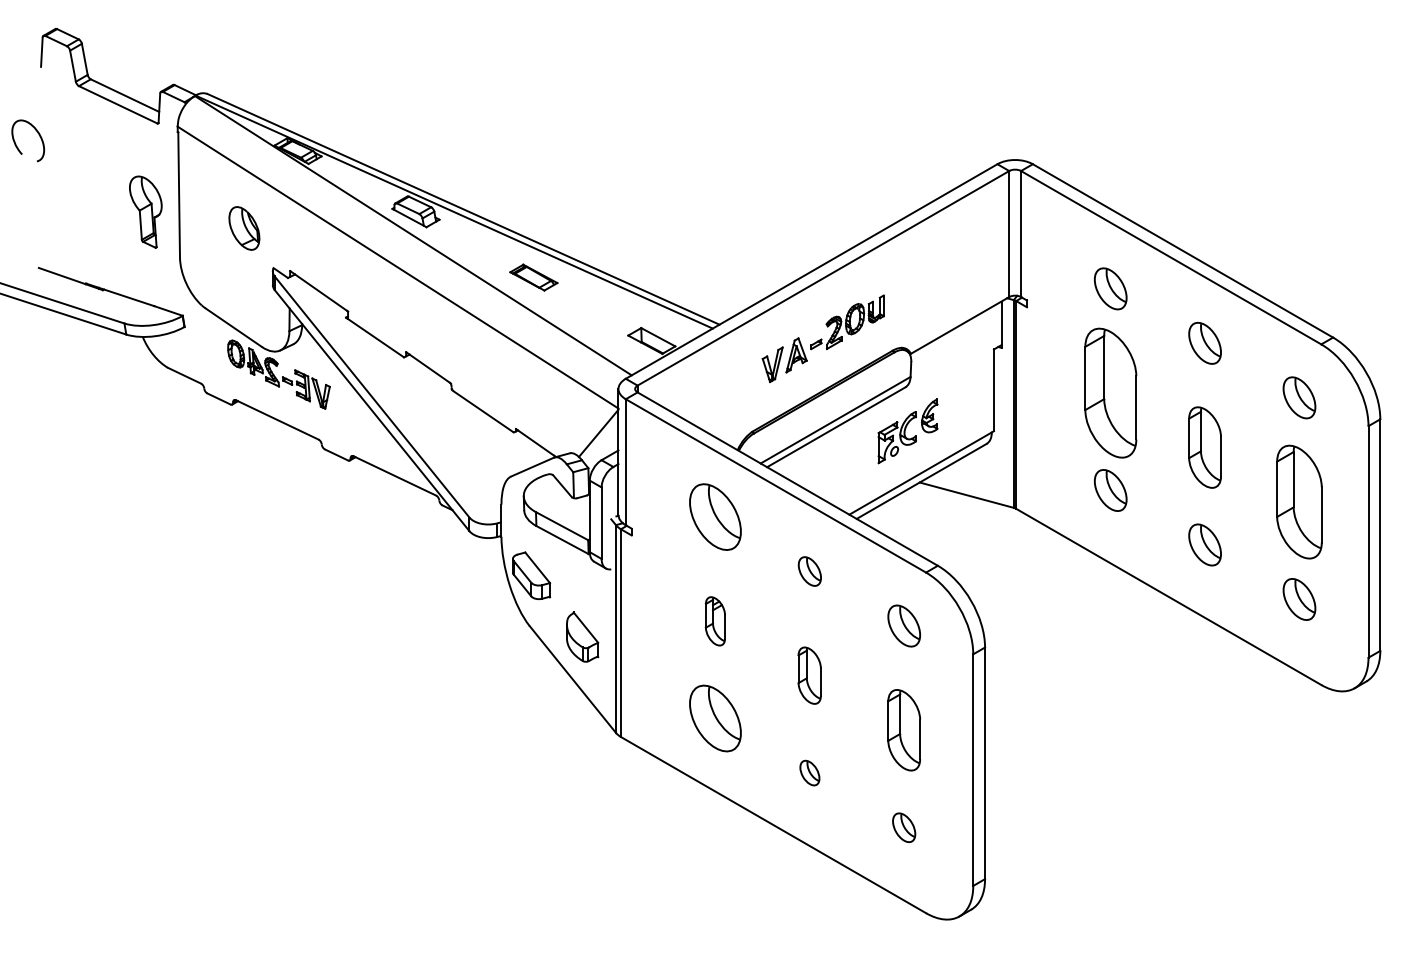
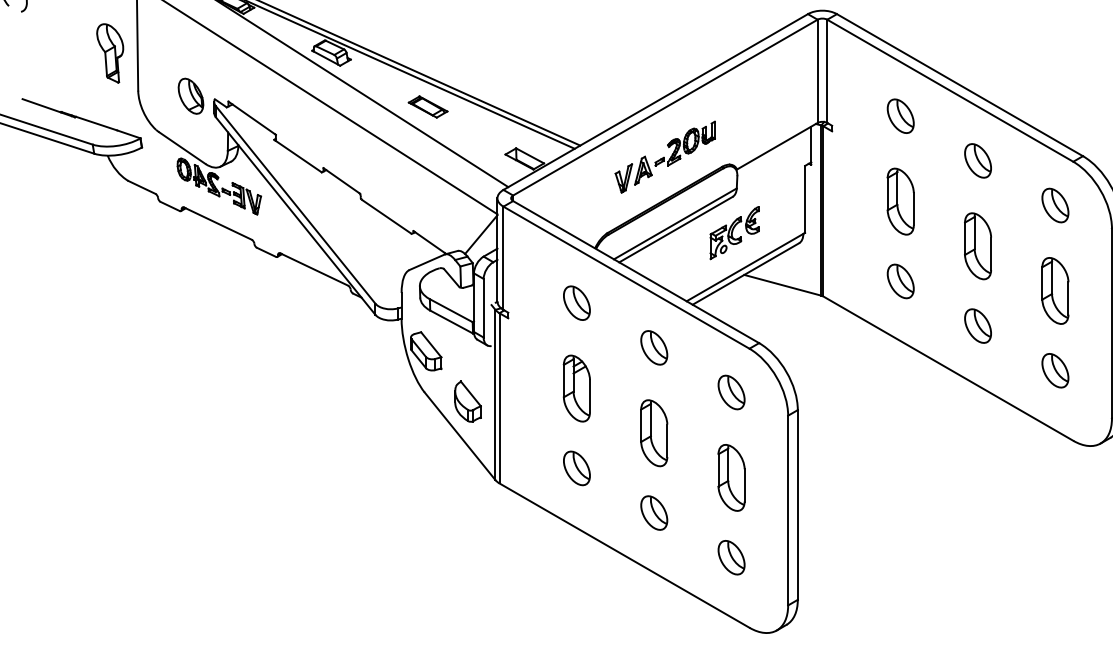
part: (244, 228) -> (191, 96), moved
part: (1110, 392) -> (900, 201), size x0.62
part: (1299, 501) -> (1055, 290), size x0.71
part: (715, 516) -> (576, 302), size x0.62
part: (809, 571) -> (653, 347), size x1.43
part: (715, 621) -> (576, 388), size x1.67
part: (809, 675) -> (653, 433), size x1.43
part: (715, 718) -> (576, 468), size x0.62
part: (809, 772) -> (653, 512), size x1.67
part: (903, 827) -> (730, 557), size x1.43

